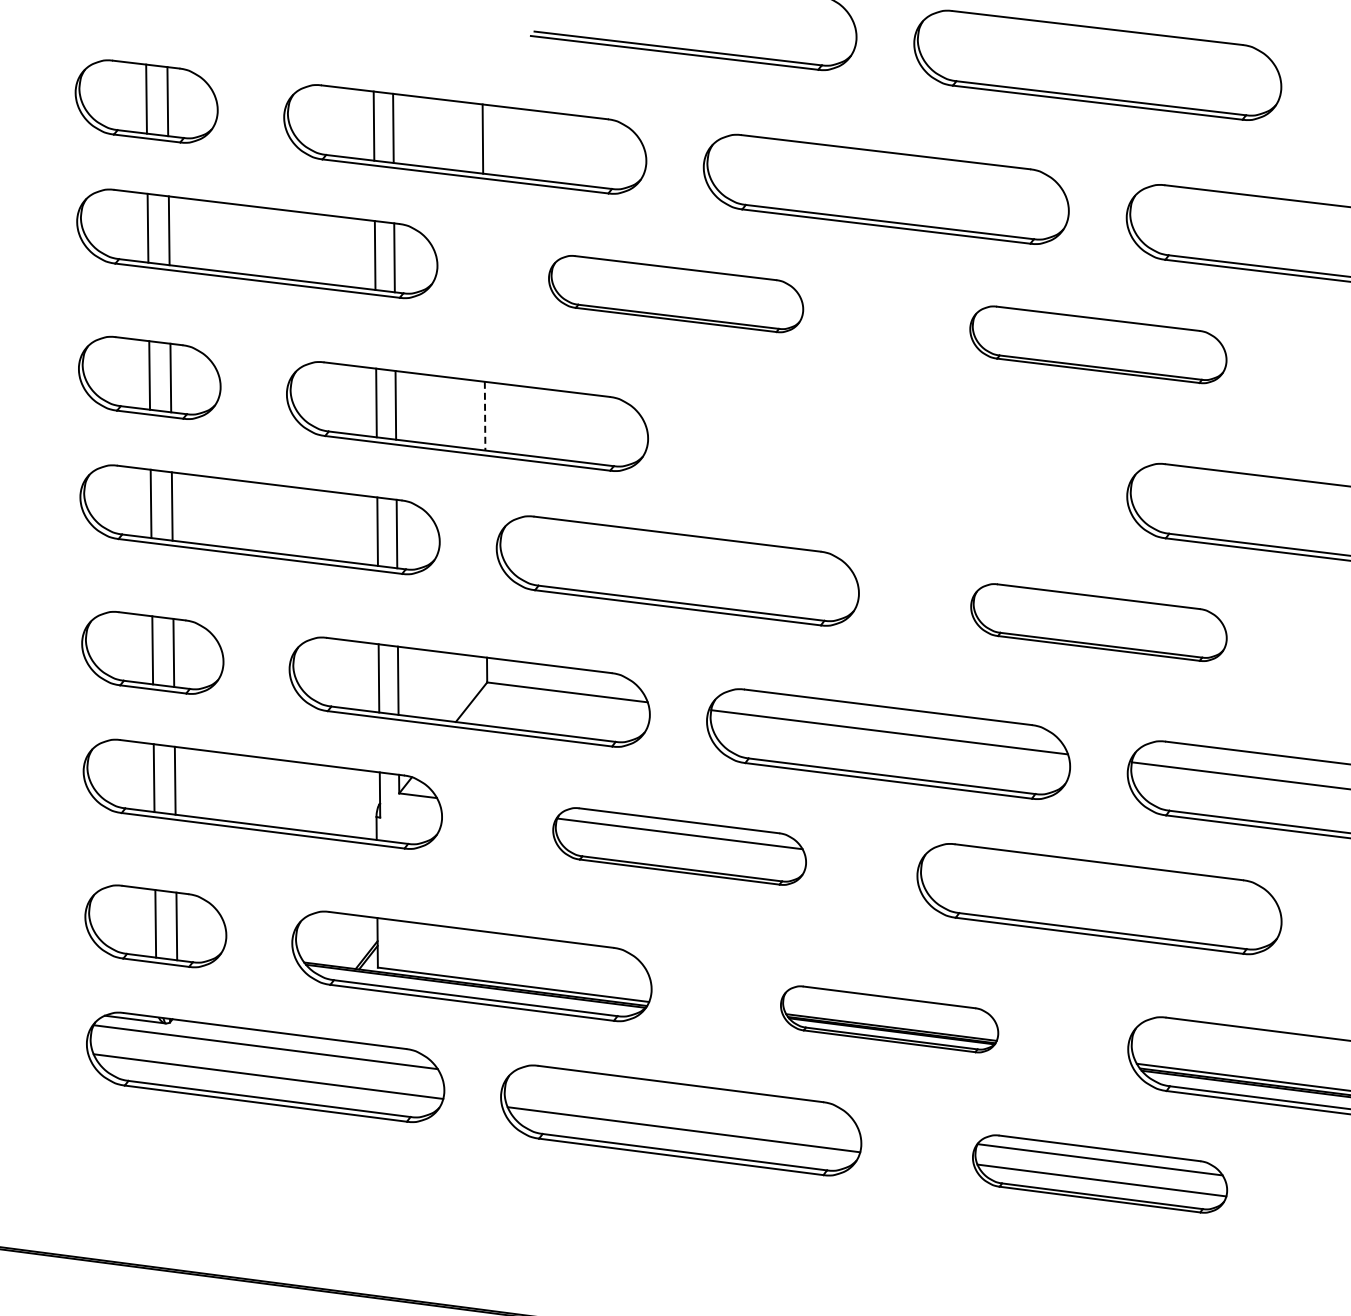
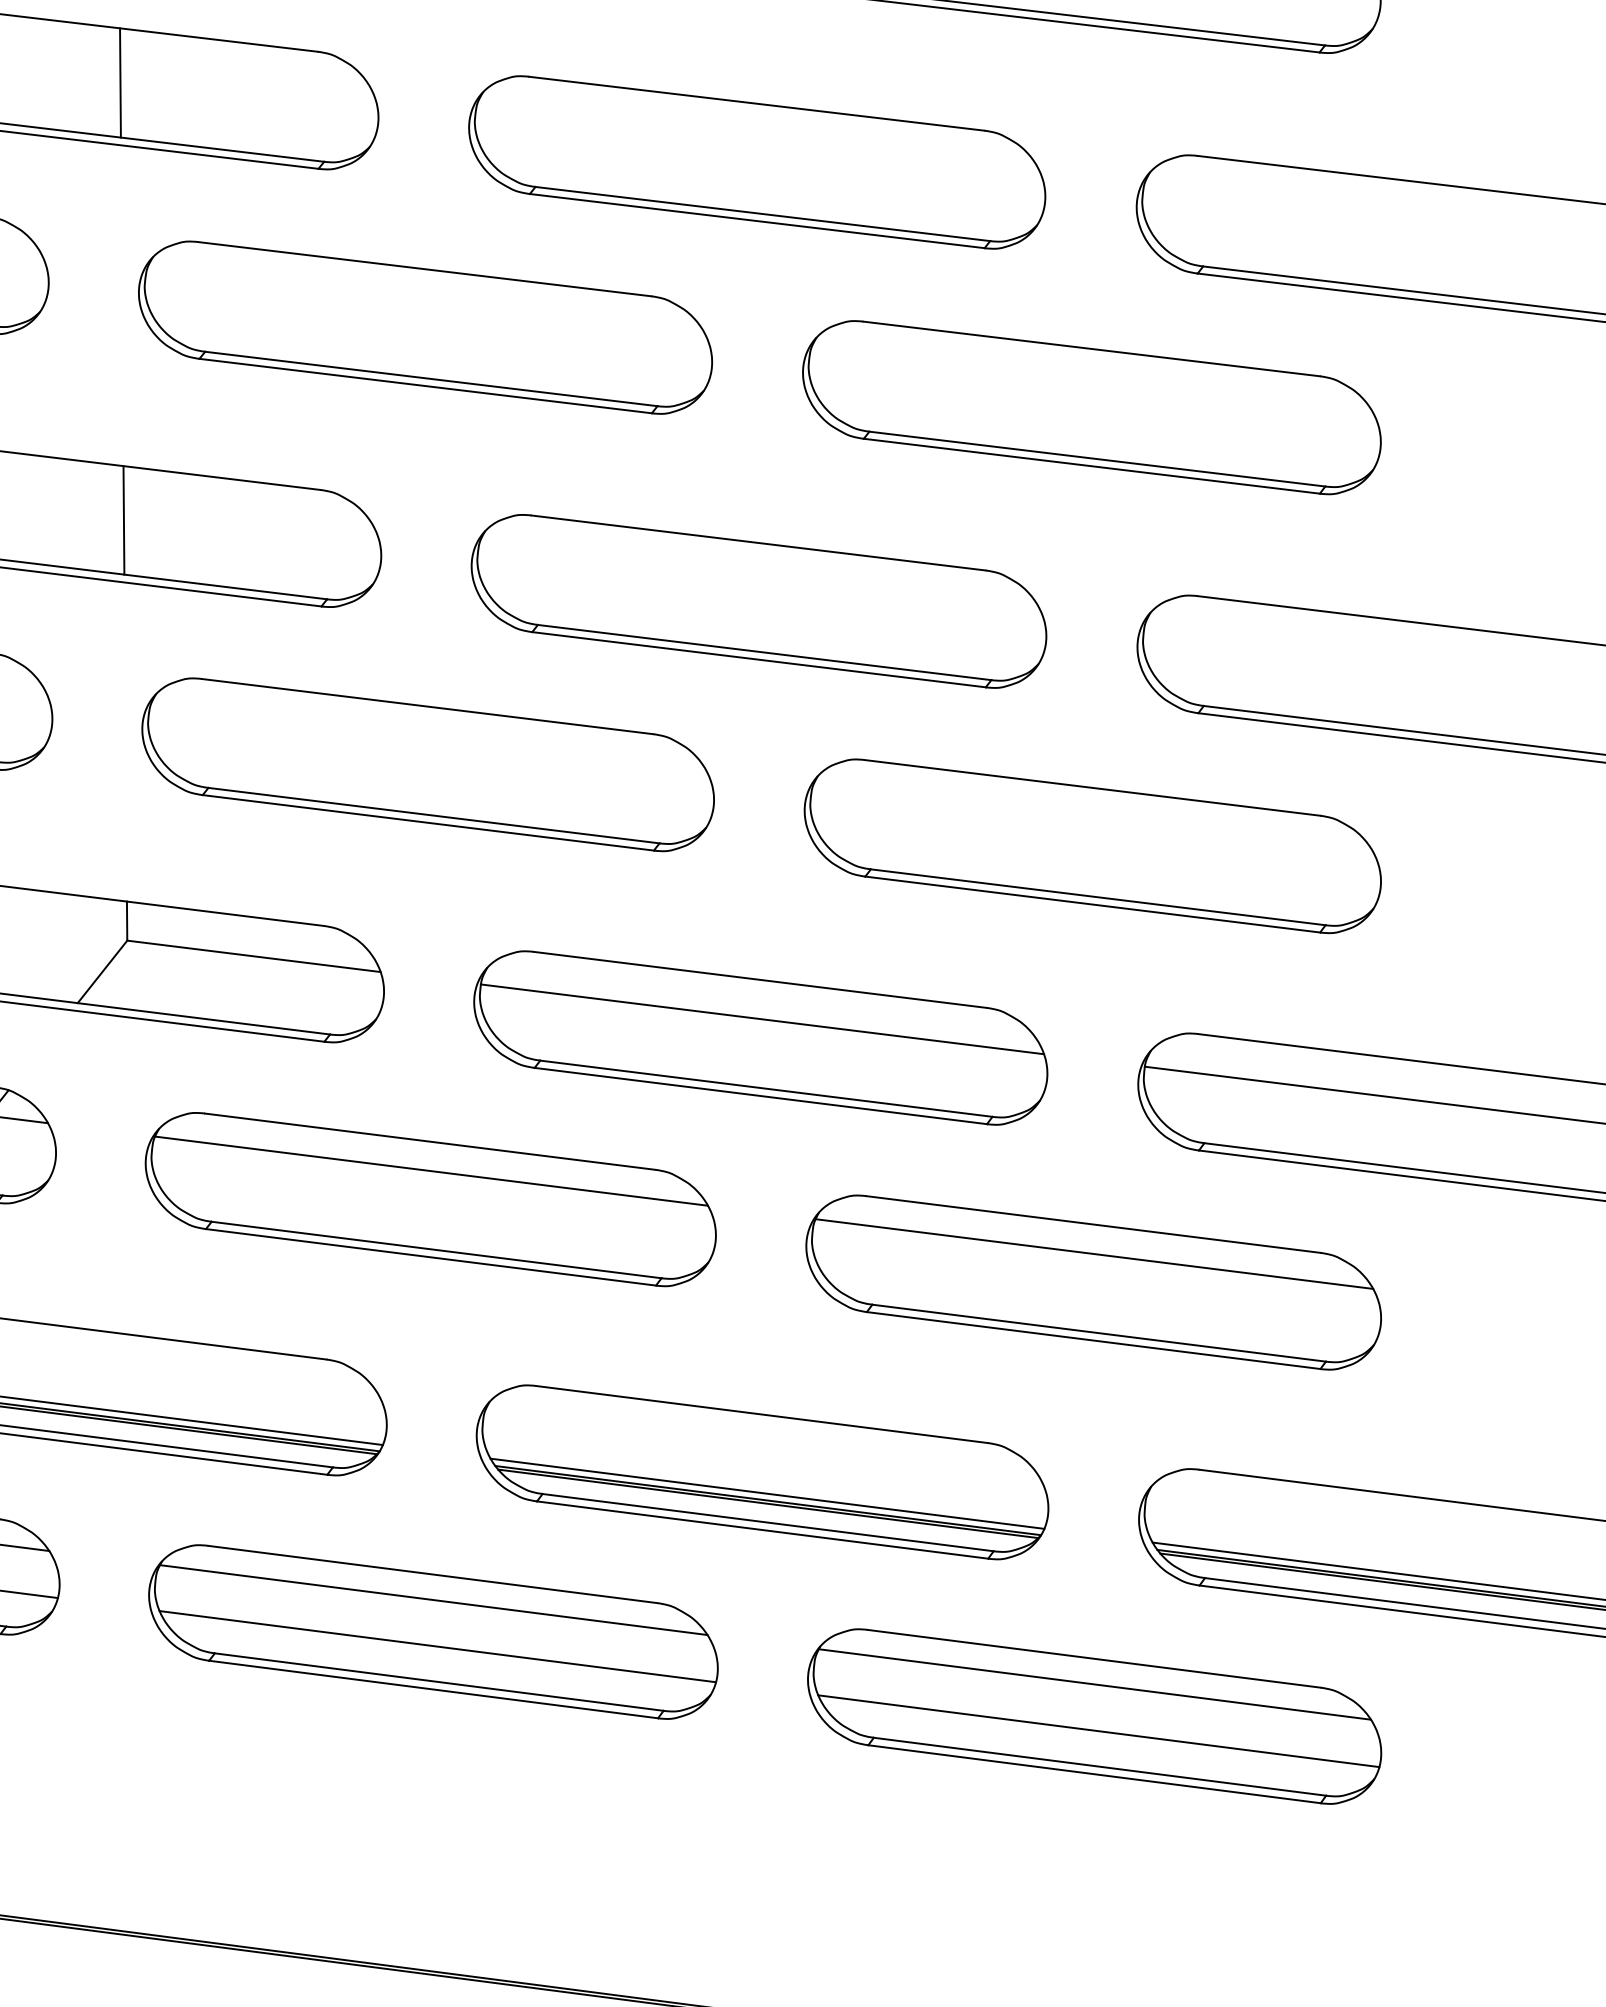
part: (675, 293) -> (424, 326), size x1.43
part: (1098, 344) -> (1092, 407), size x1.43
line: (485, 416) -> (124, 520), dashed -> solid
part: (887, 467) -> (759, 601), added
part: (1098, 622) -> (1092, 846), size x1.43
part: (679, 846) -> (430, 1199), size x1.43
line: (1099, 880) -> (1093, 1253), added
part: (889, 1019) -> (762, 1472), size x1.67
line: (680, 1100) -> (432, 1600), added
part: (1099, 1173) -> (1093, 1715), size x1.43

